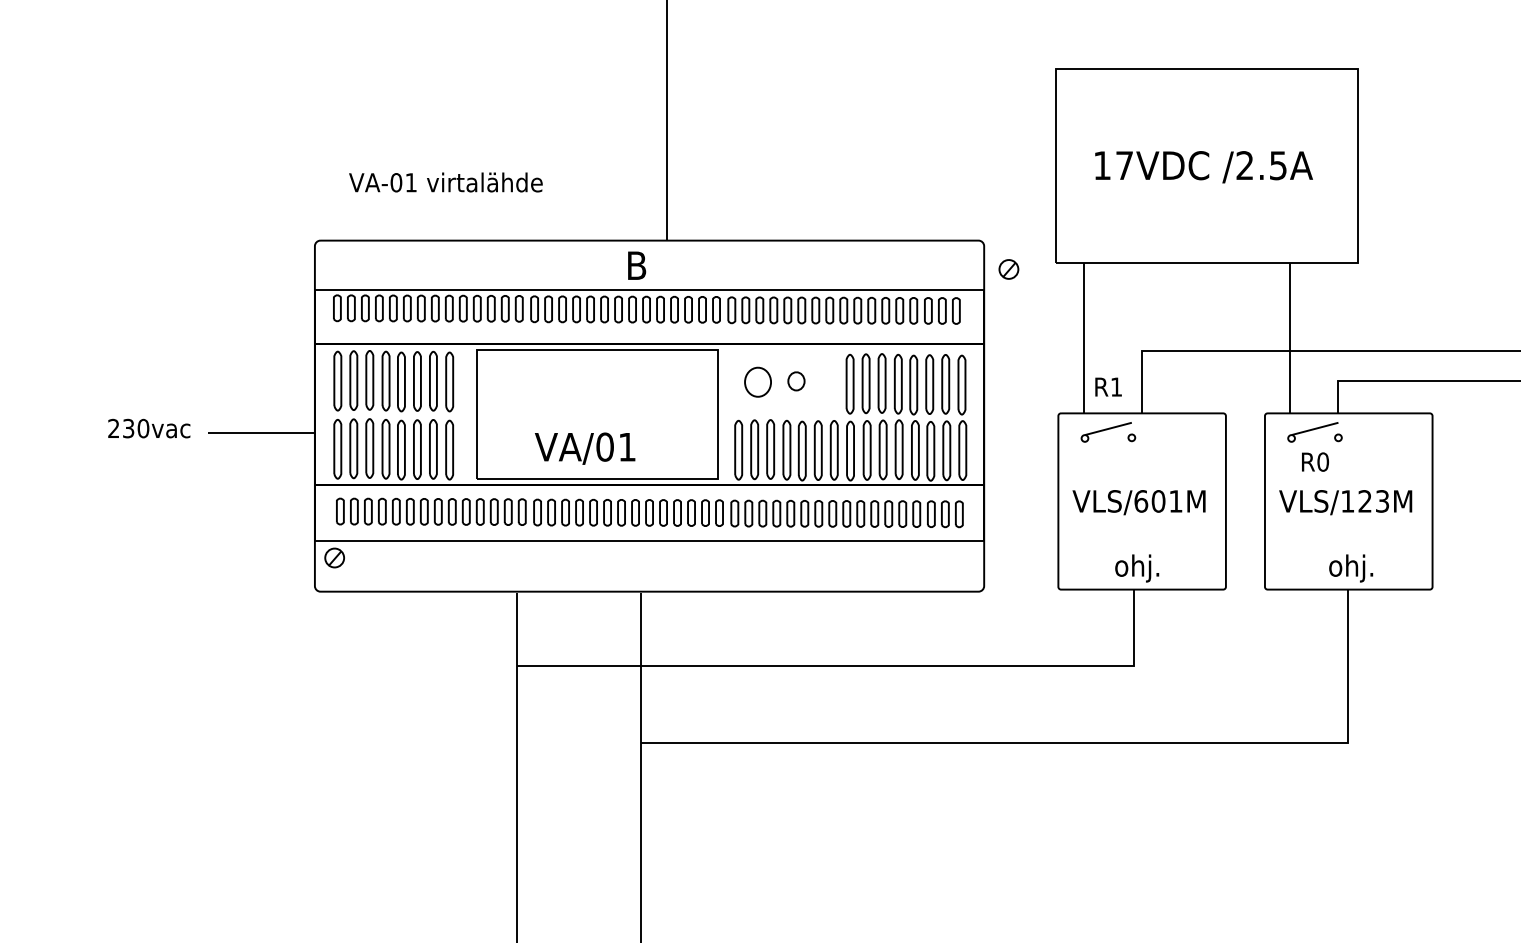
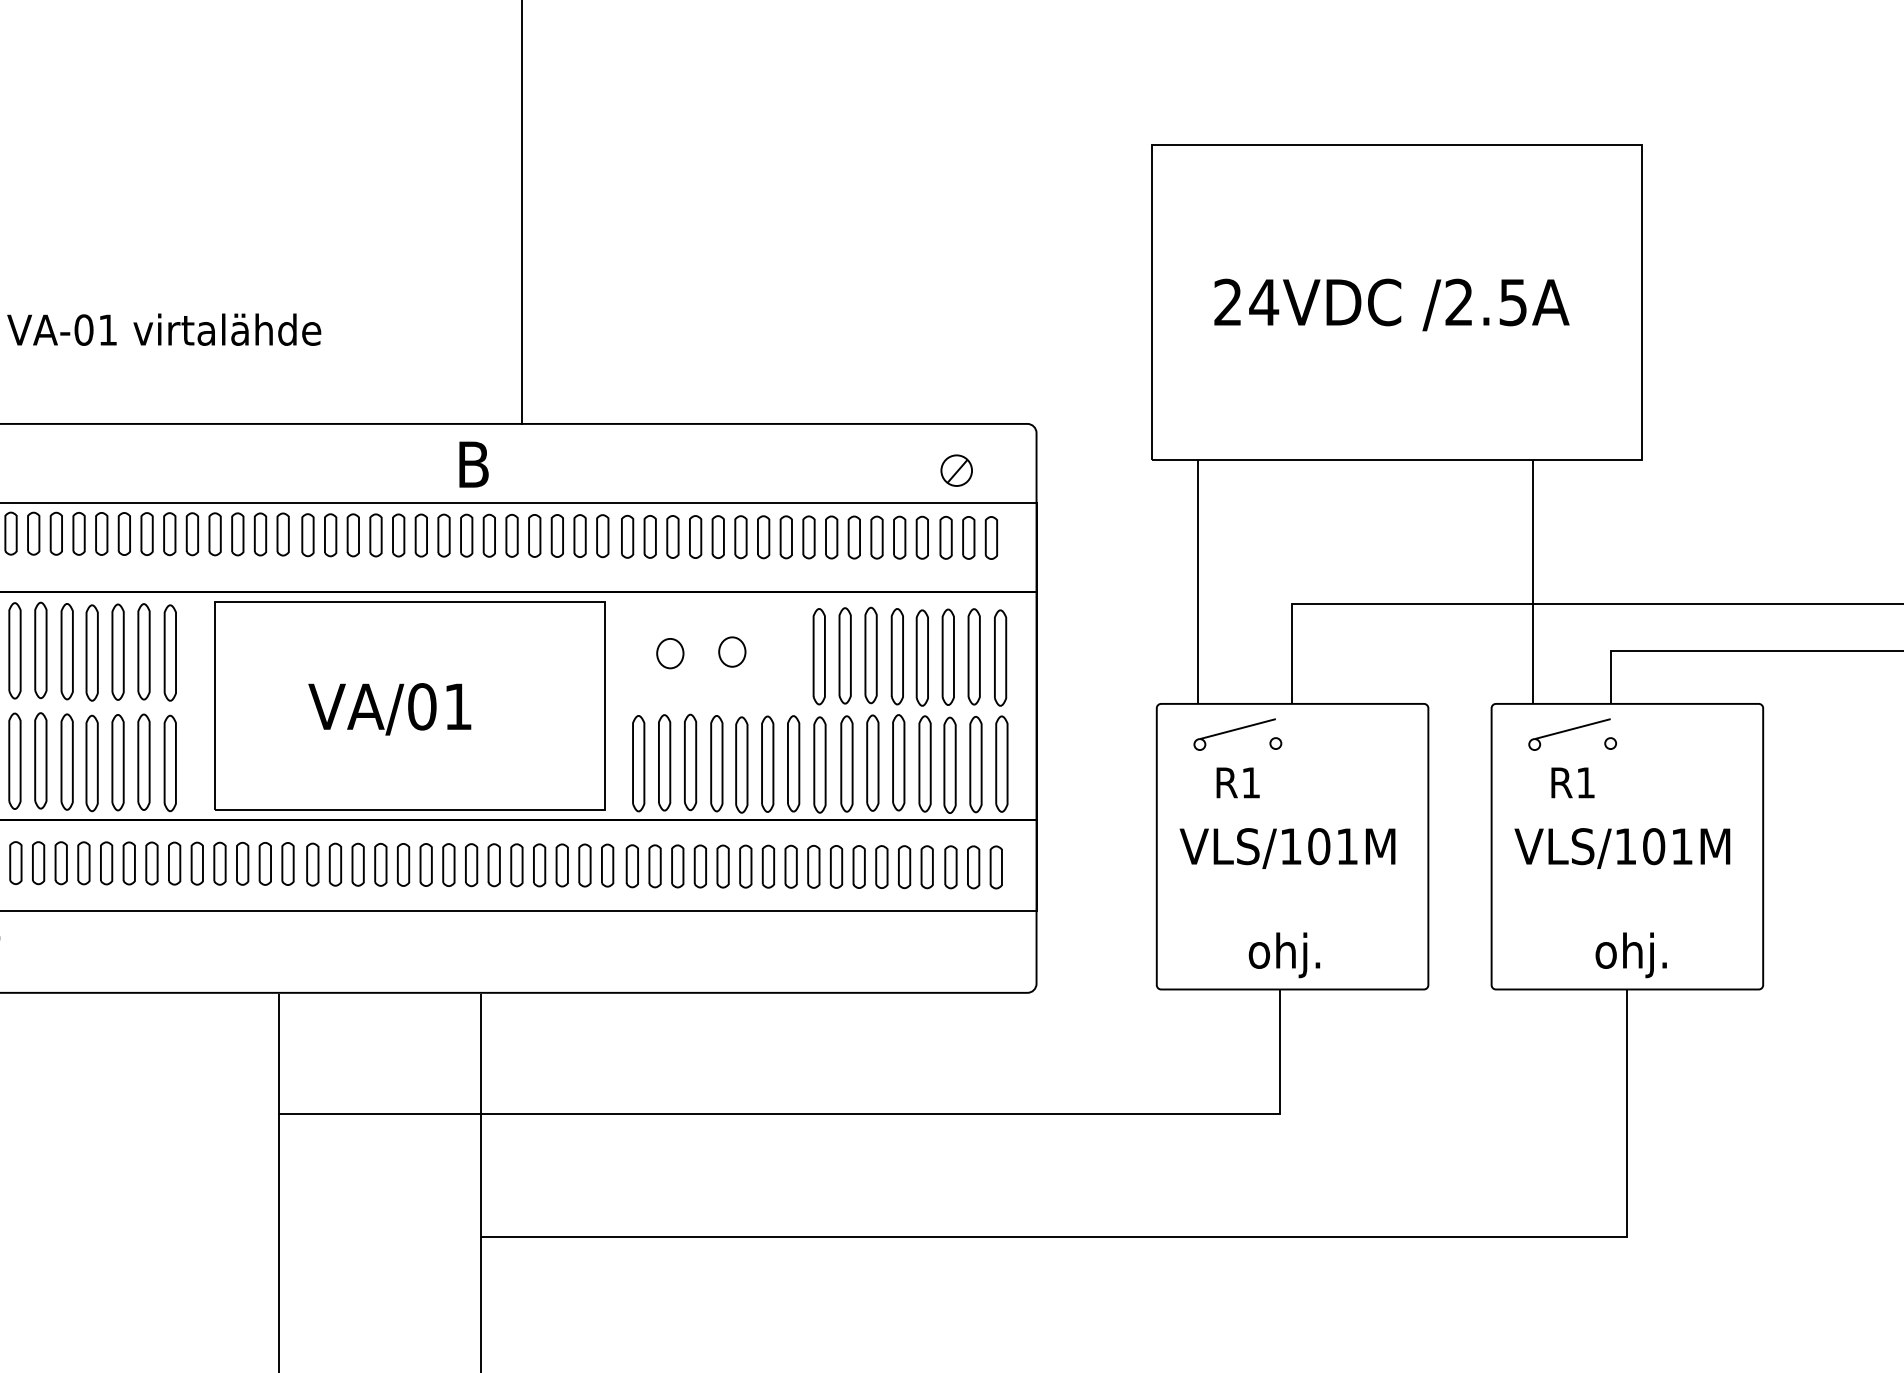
text: (1113, 165) -> (1246, 302), 17VDC -> 24VDC
part: (1008, 269) -> (956, 470), moved
part: (758, 382) -> (670, 653), size x0.62
text: (1108, 386) -> (1238, 781), moved
text: (585, 448) -> (390, 708), moved
text: (1323, 461) -> (1586, 781), R0 -> R1
text: (1141, 501) -> (1291, 846), VLS/601M -> VLS/101M
text: (1373, 501) -> (1667, 846), VLS/123M -> VLS/101M

